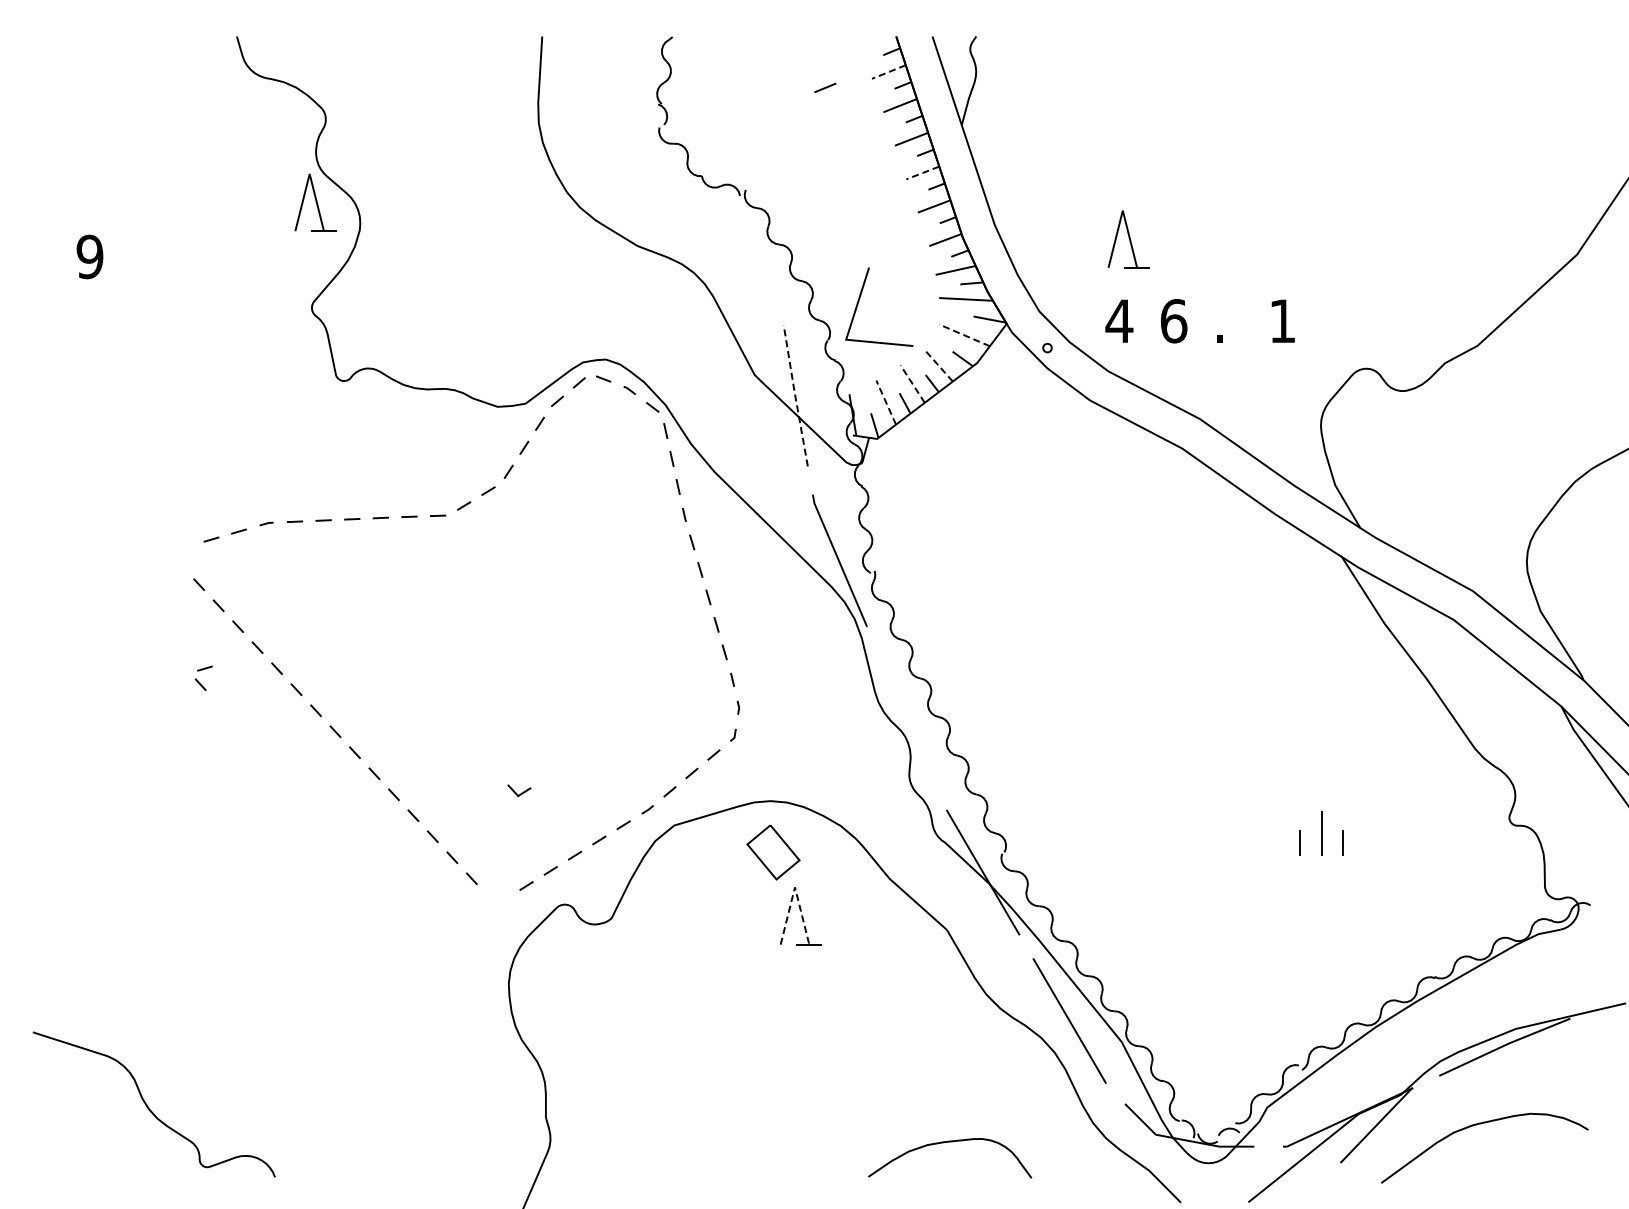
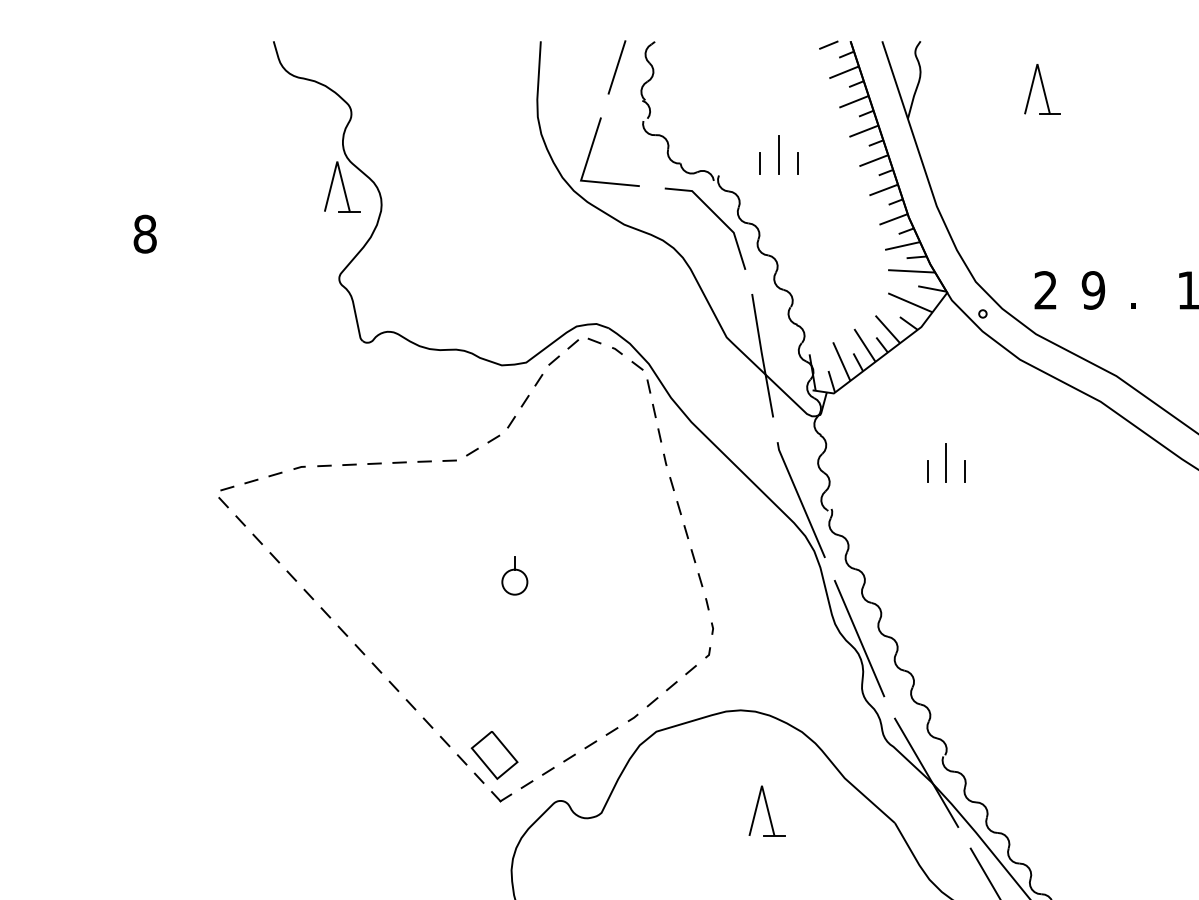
line: (628, 66) -> (616, 67), added
line: (888, 72) -> (843, 72), dashed -> solid
line: (825, 87) -> (828, 44), moved
line: (814, 166) -> (779, 155), added
line: (922, 172) -> (873, 160), dashed -> solid
line: (793, 176) -> (760, 163), added
line: (836, 176) -> (798, 163), added
line: (743, 237) -> (716, 217), added
part: (1128, 239) -> (1042, 89), moved
text: (89, 256) -> (144, 233), 9 -> 8
line: (860, 298) -> (593, 144), moved
text: (1119, 320) -> (1045, 289), 4 -> 2
text: (1173, 321) -> (1093, 290), 6 -> 9
line: (964, 335) -> (910, 302), dashed -> solid
line: (938, 365) -> (887, 329), dashed -> solid
line: (912, 383) -> (864, 344), dashed -> solid
line: (795, 395) -> (762, 355), dashed -> solid
line: (885, 402) -> (841, 361), dashed -> solid
line: (1005, 517) -> (946, 462), added
line: (984, 527) -> (927, 470), added
line: (1027, 527) -> (965, 470), added
part: (512, 647) -> (514, 575), added
part: (203, 678) -> (226, 497), moved
line: (906, 718) -> (859, 638), added
part: (519, 790) -> (501, 796), moved
part: (773, 852) -> (494, 755), moved
line: (794, 887) -> (761, 785), dashed -> solid

